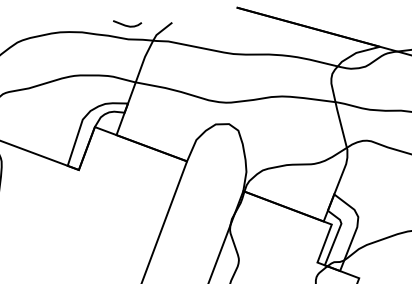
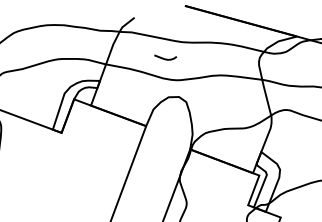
curve: (127, 24) -> (165, 58), moved

